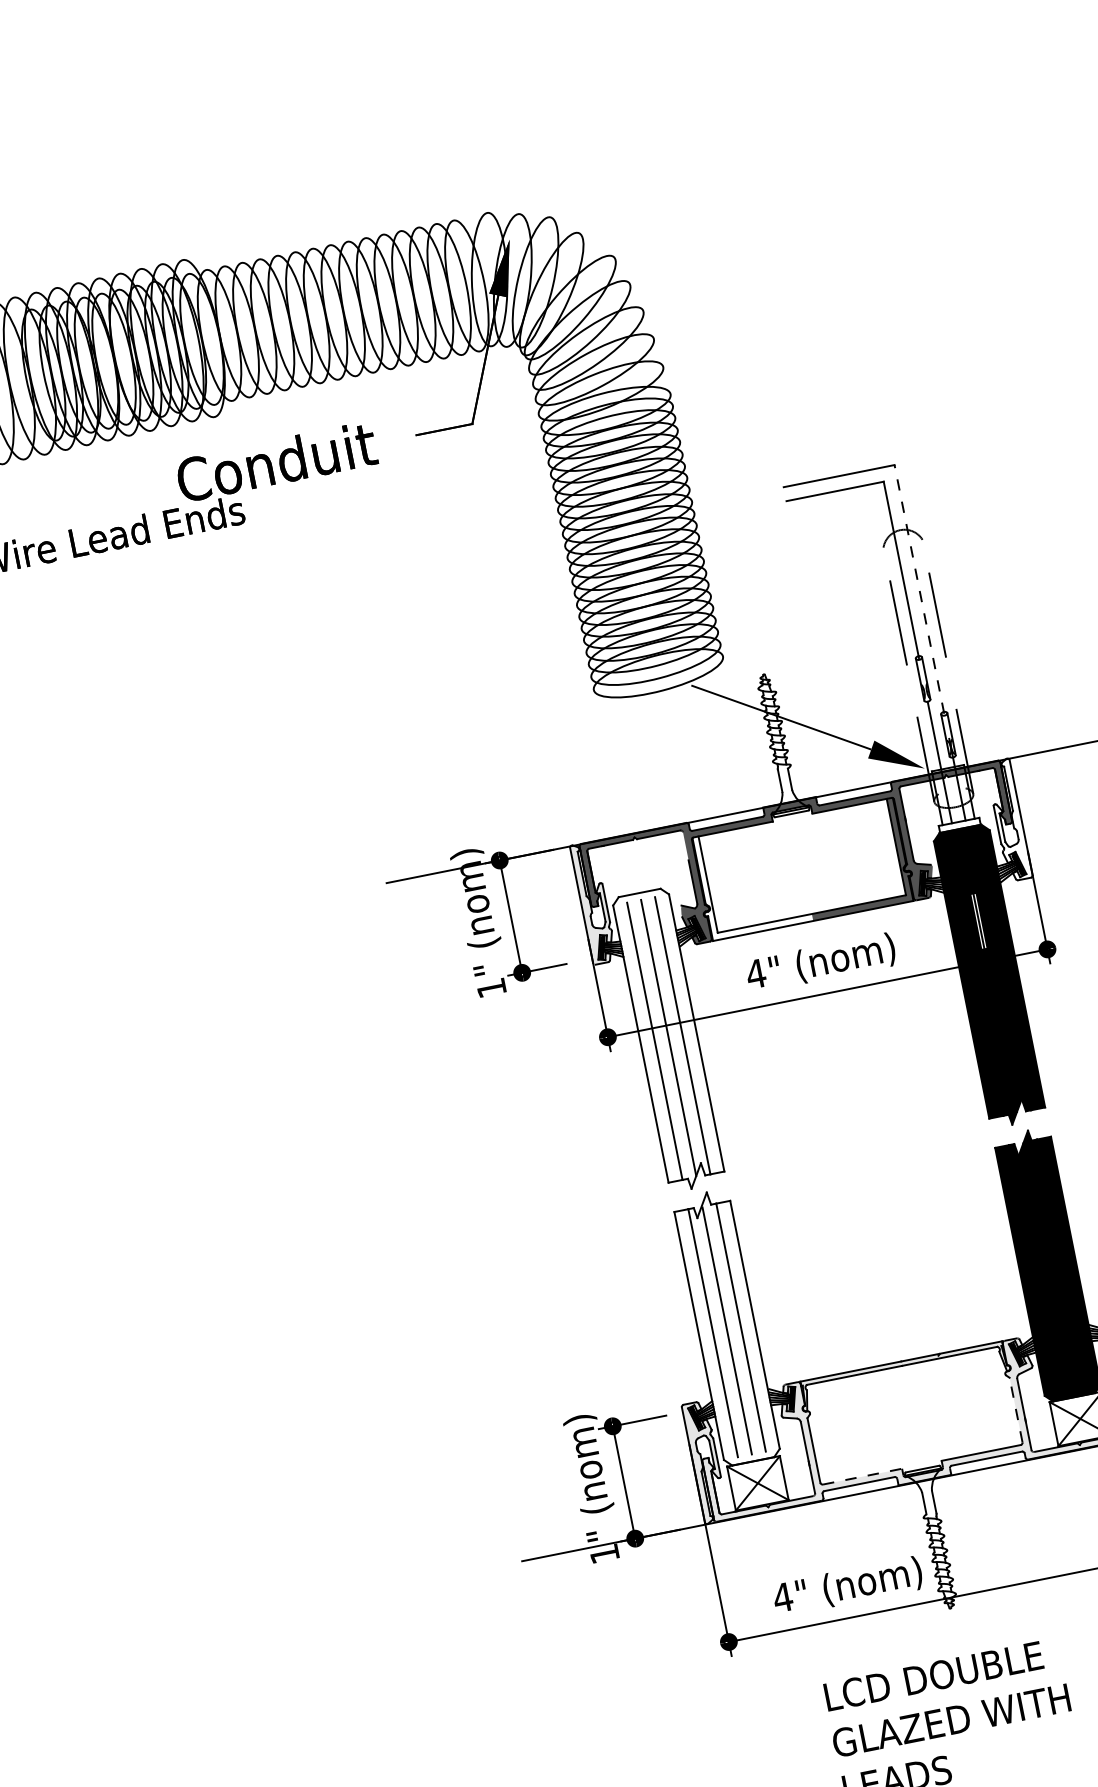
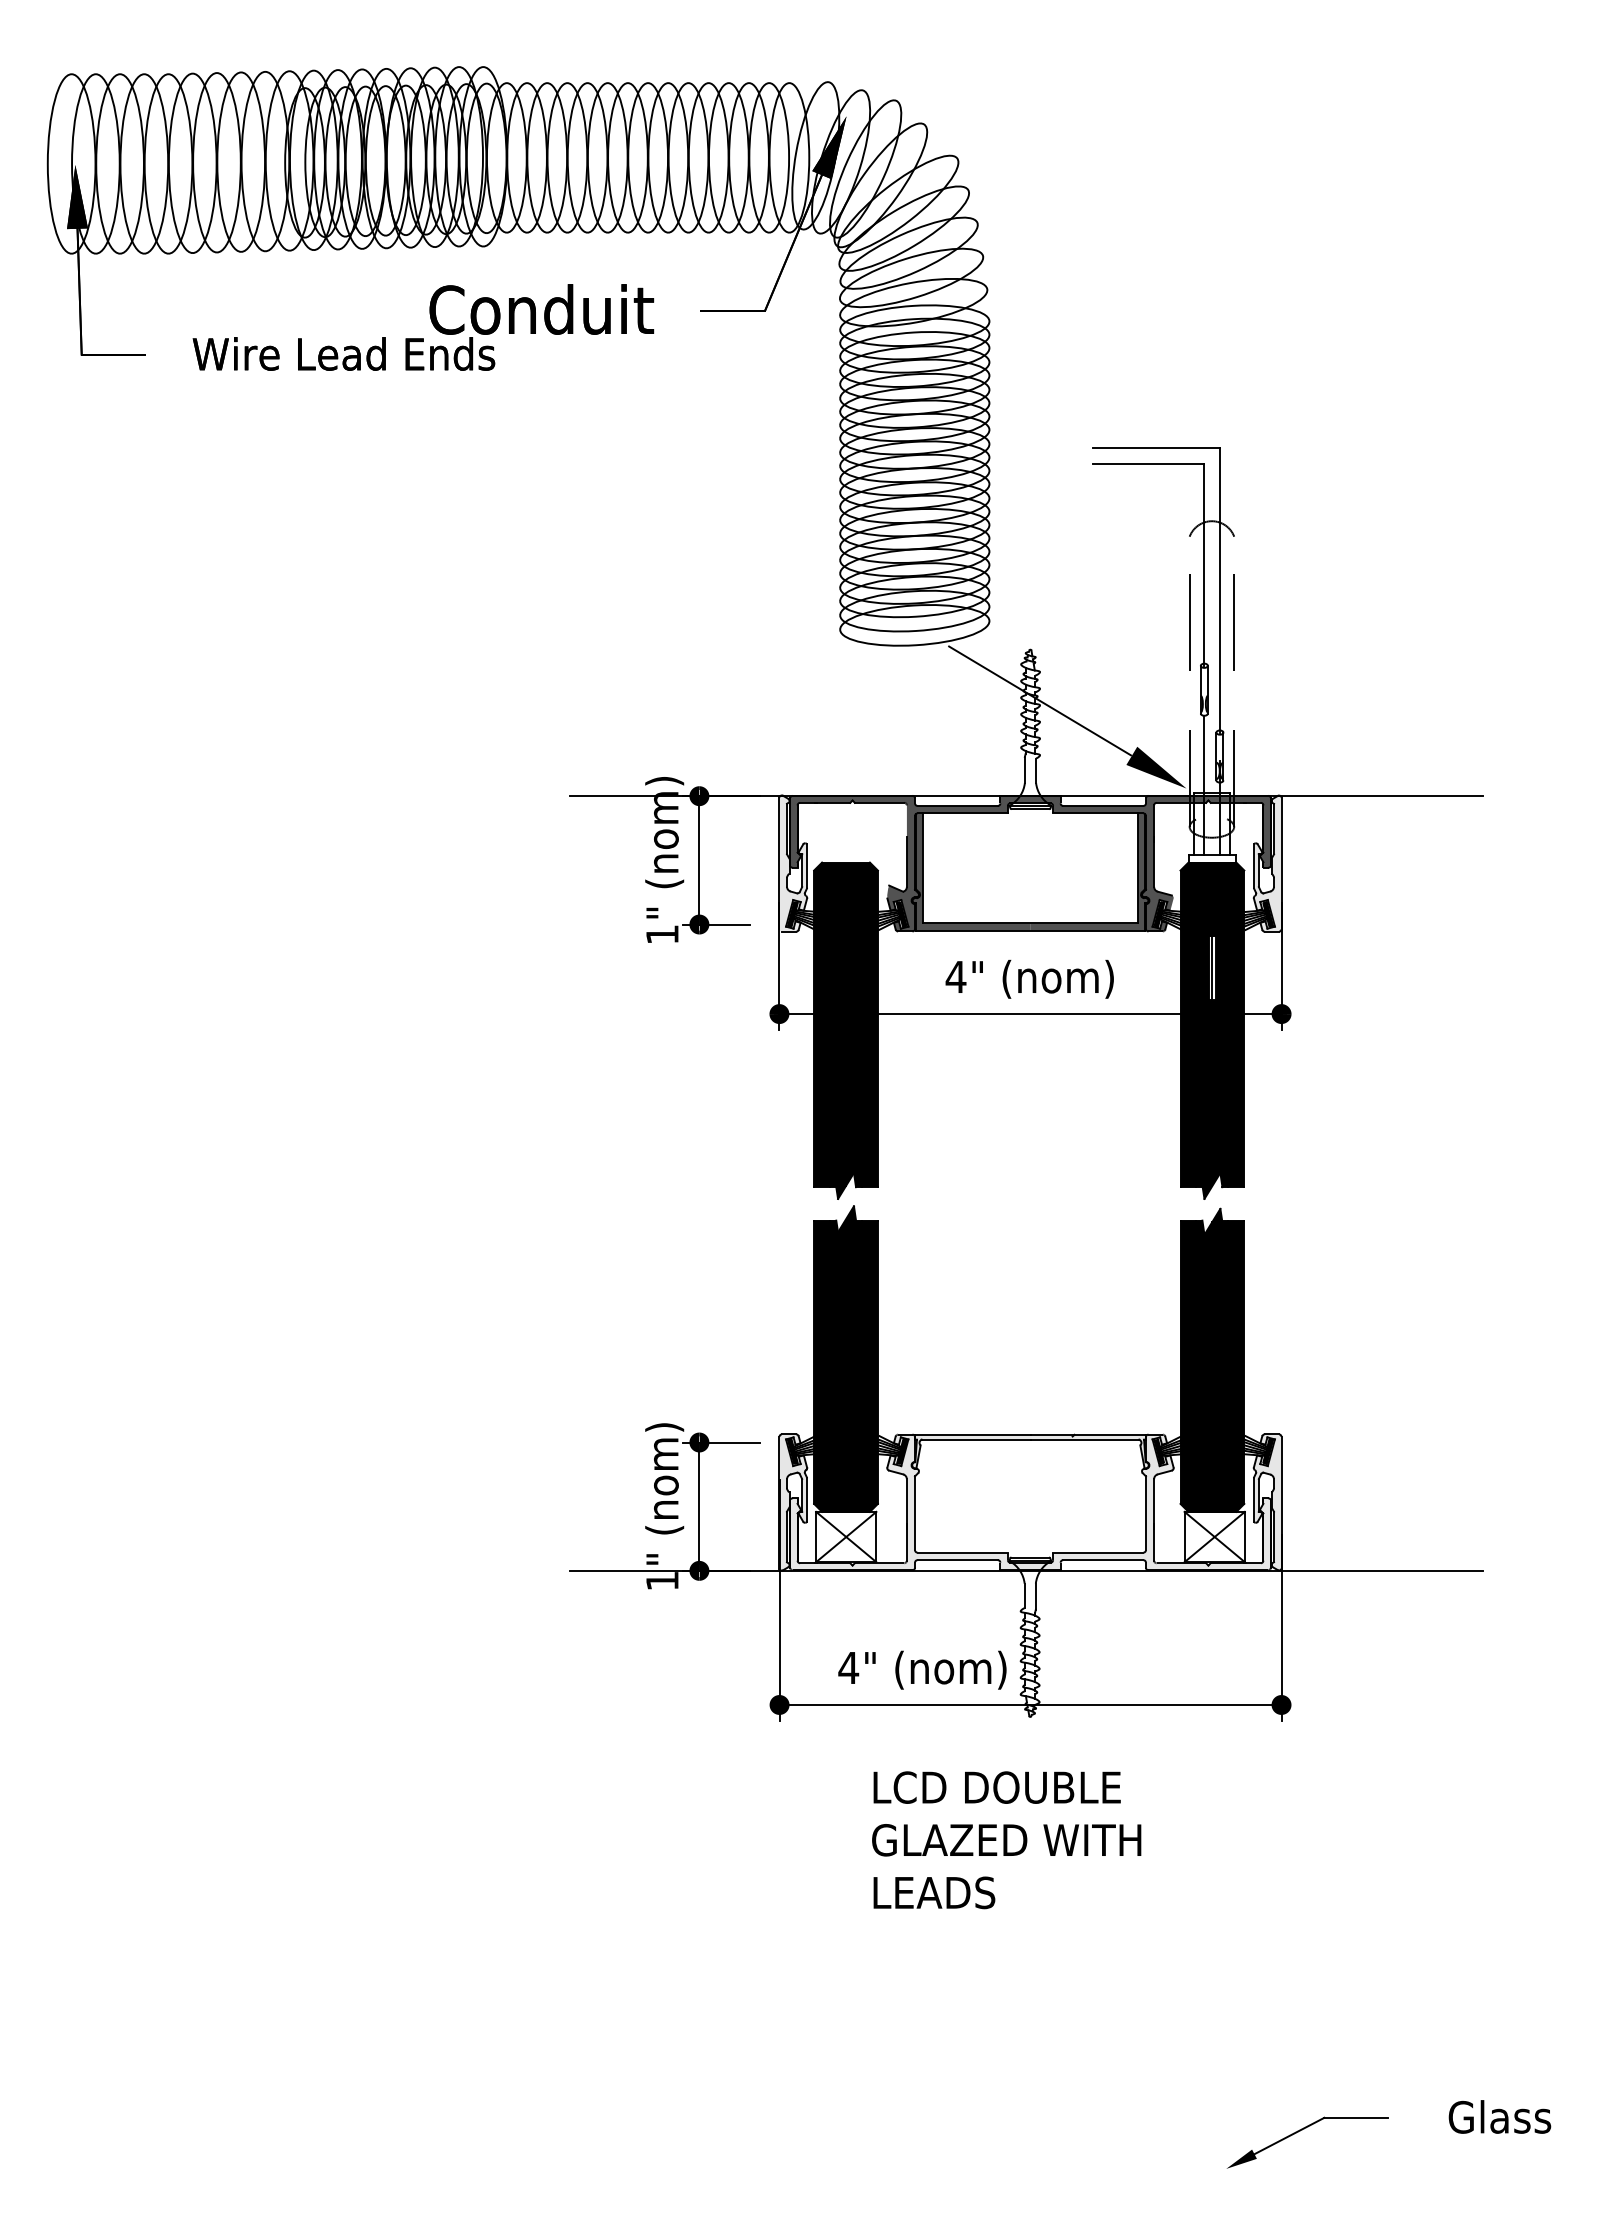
line: (919, 589) -> (1219, 590), dashed -> solid
fill: (1008, 820) -> (1267, 863), added
fill: (751, 879) -> (971, 872), added
fill: (668, 1040) -> (845, 1030), added
fill: (725, 1327) -> (845, 1358), added
line: (1015, 1410) -> (1145, 1513), dashed -> solid
line: (863, 1476) -> (963, 1552), dashed -> solid

